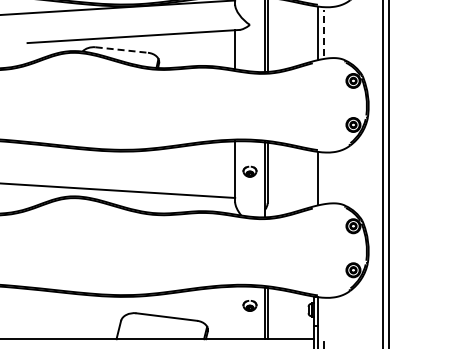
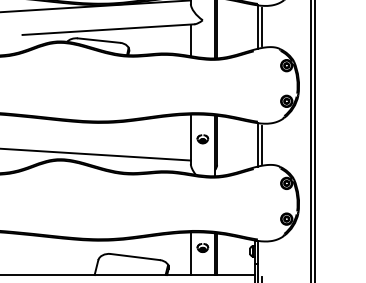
line: (323, 32) -> (262, 26), dashed -> solid
line: (122, 50) -> (99, 40), dashed -> solid
line: (323, 178) -> (262, 144), added
line: (235, 312) -> (191, 253), added

